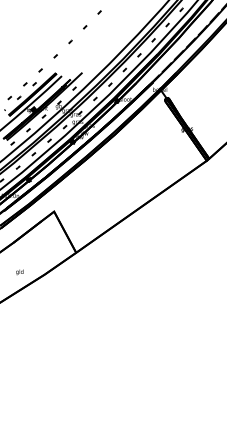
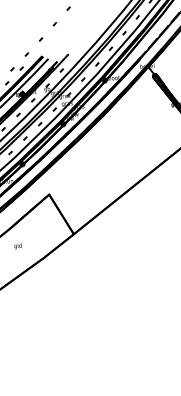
text: (19, 272) -> (17, 246), moved

